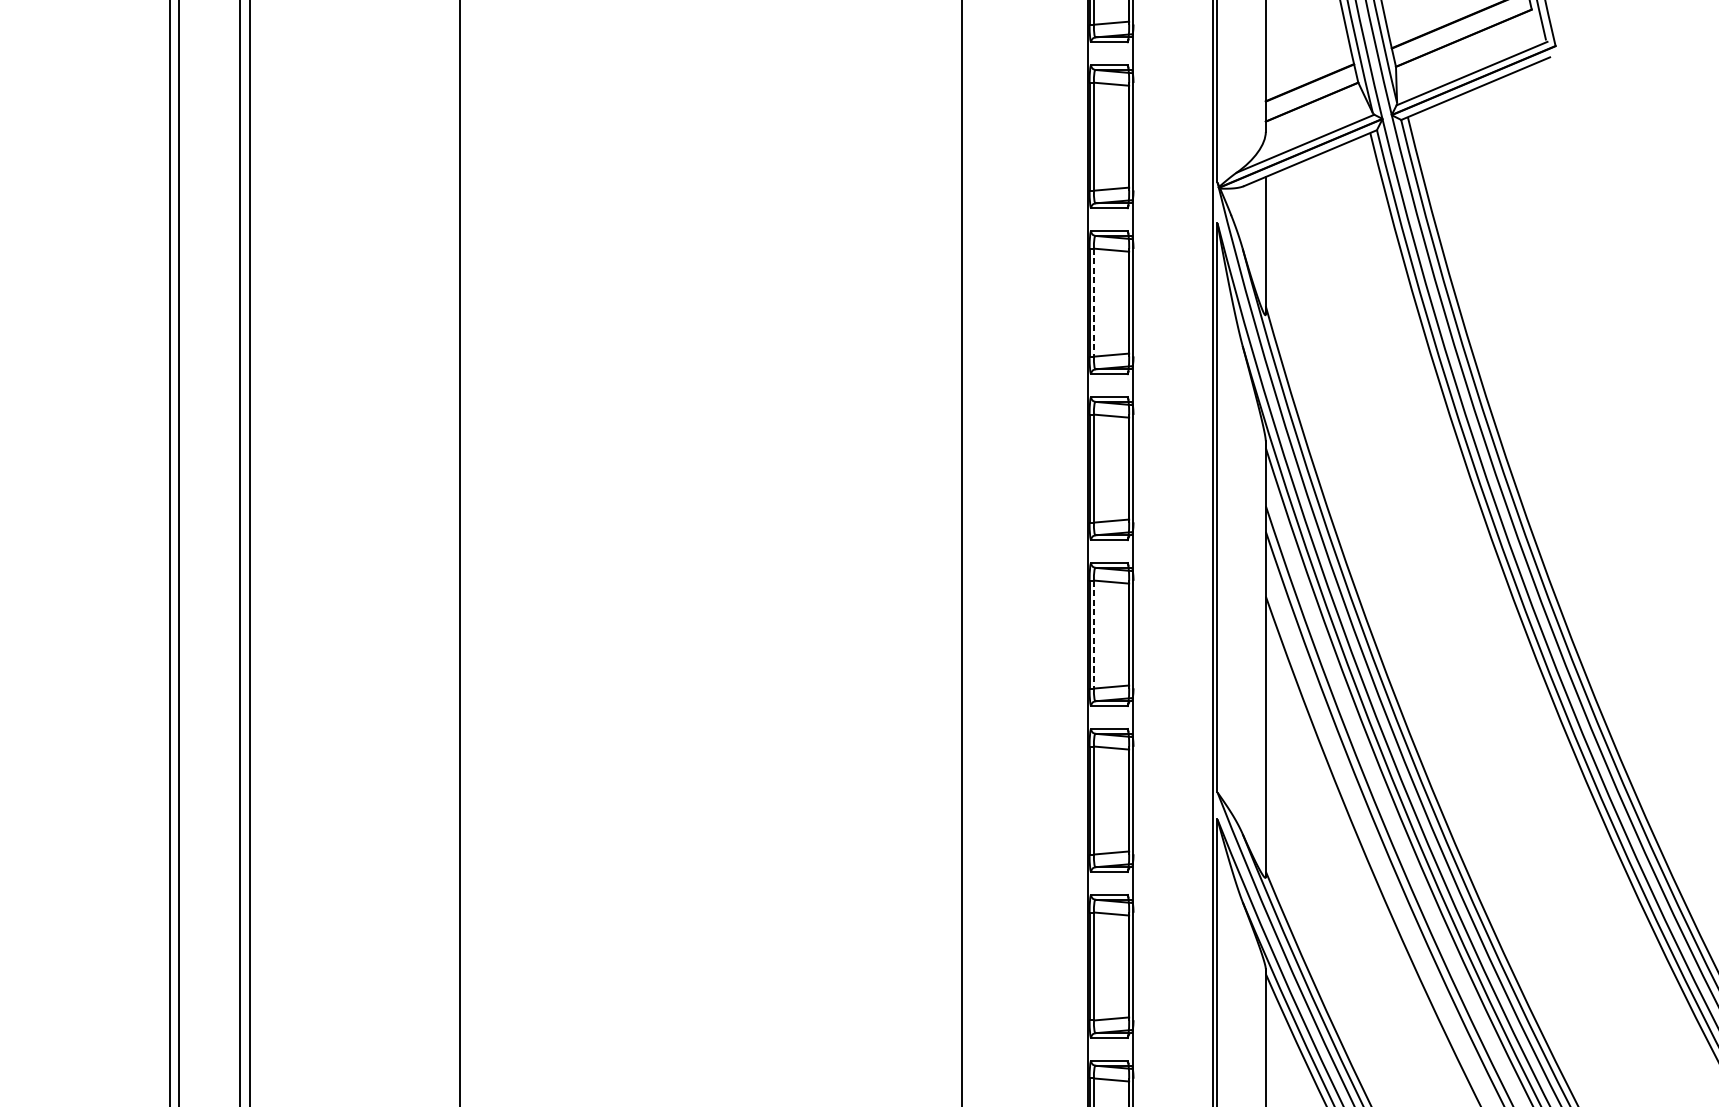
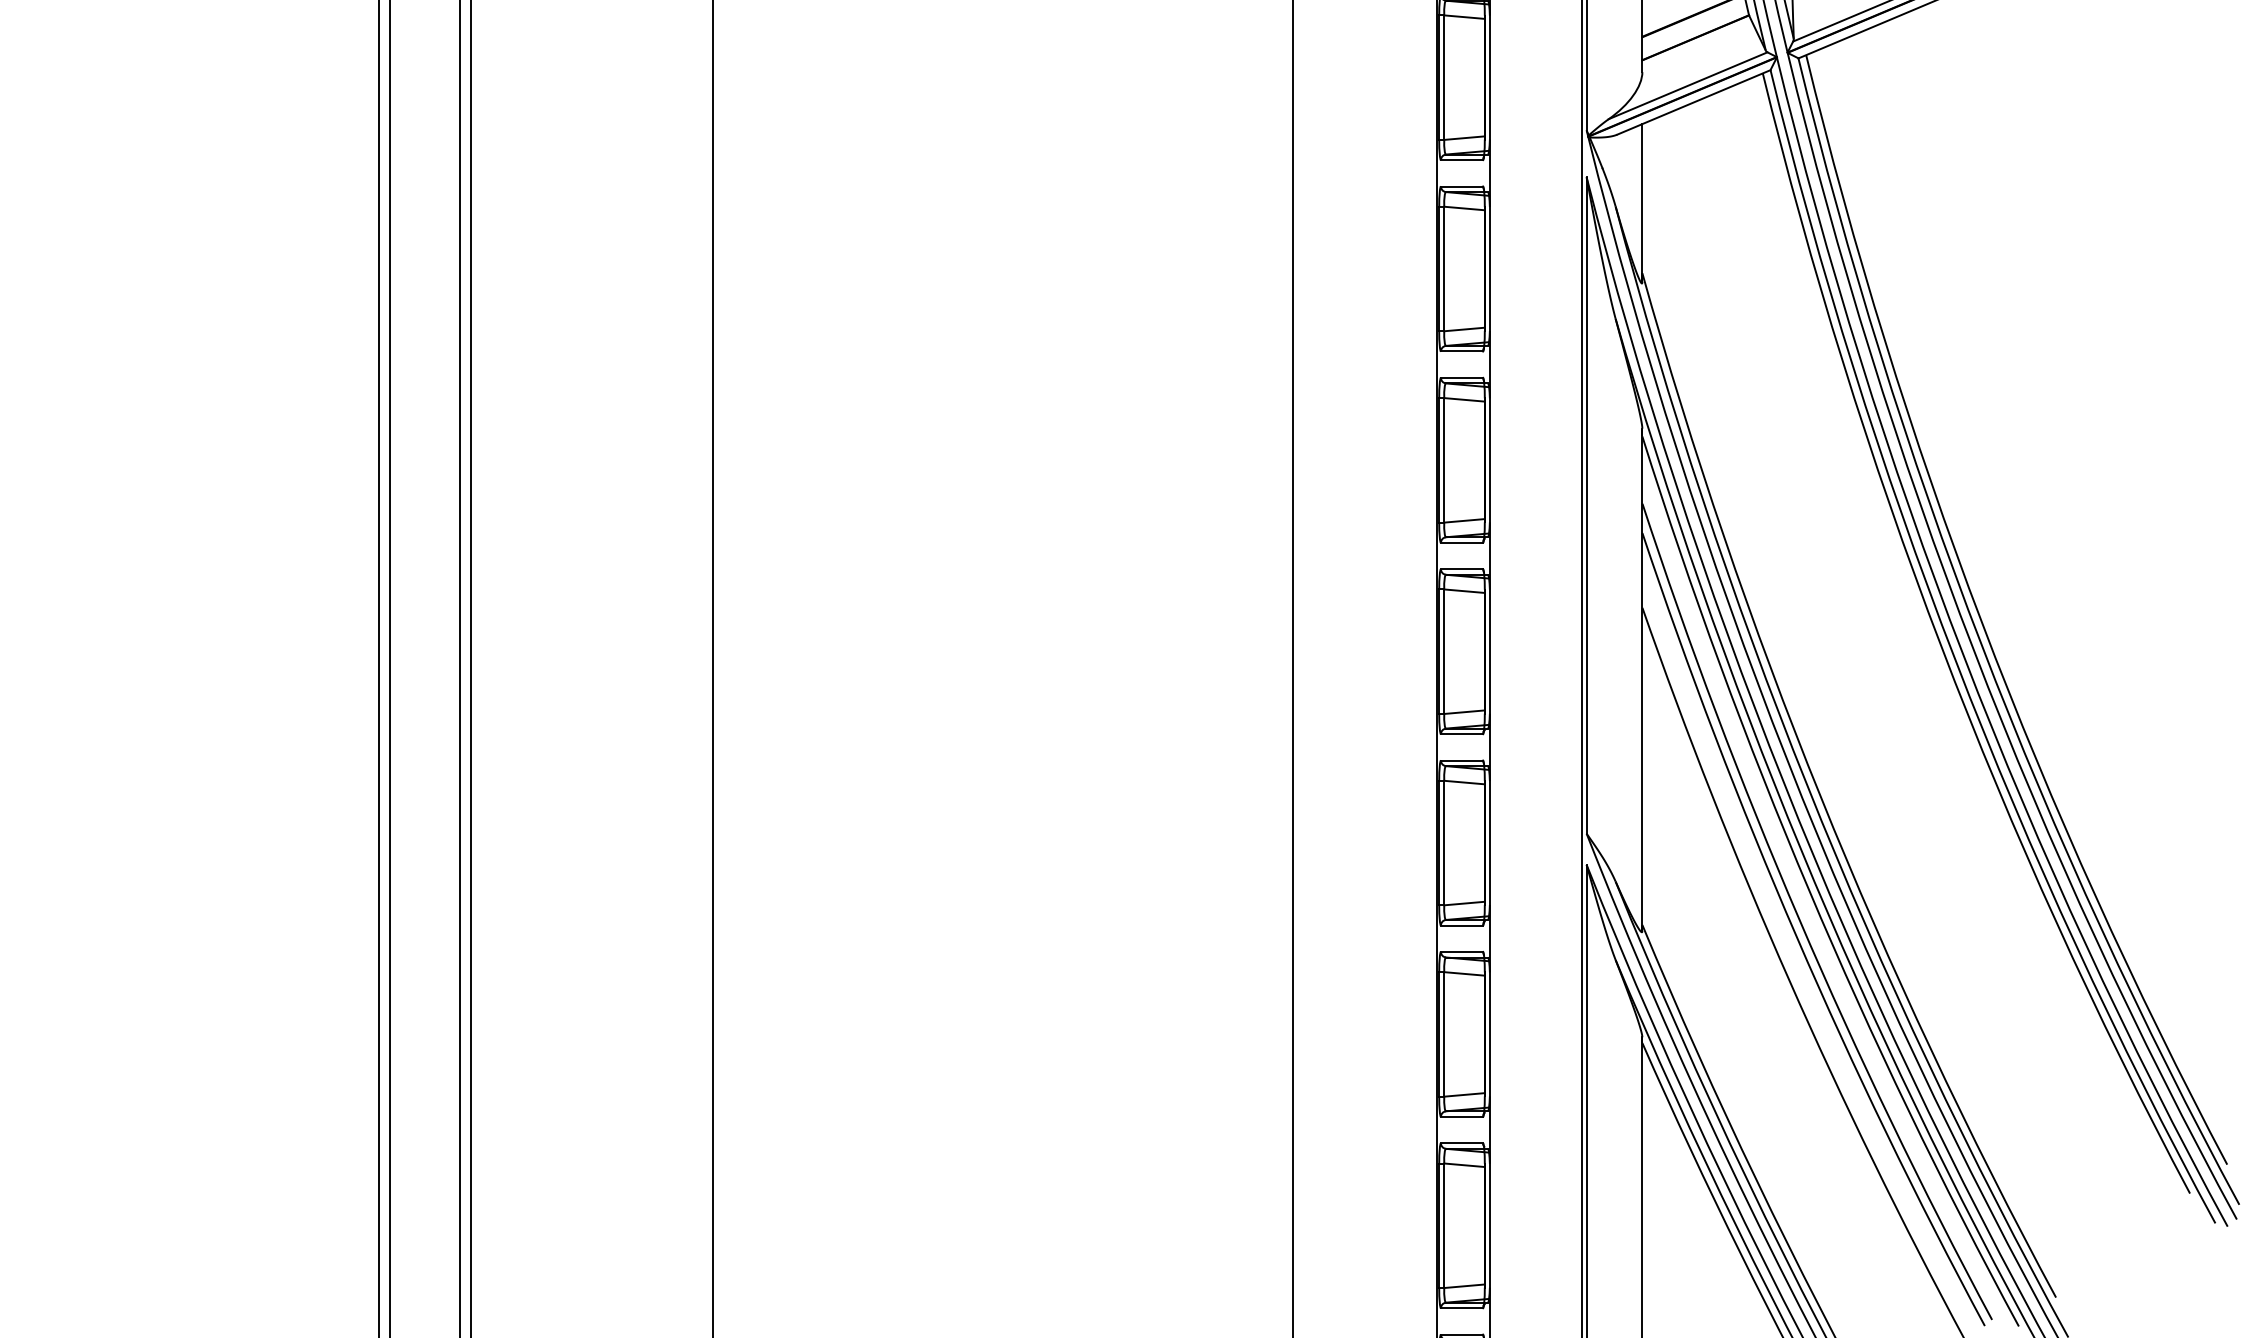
line: (1094, 303) -> (1444, 269), dashed -> solid
line: (1094, 635) -> (1444, 652), dashed -> solid

